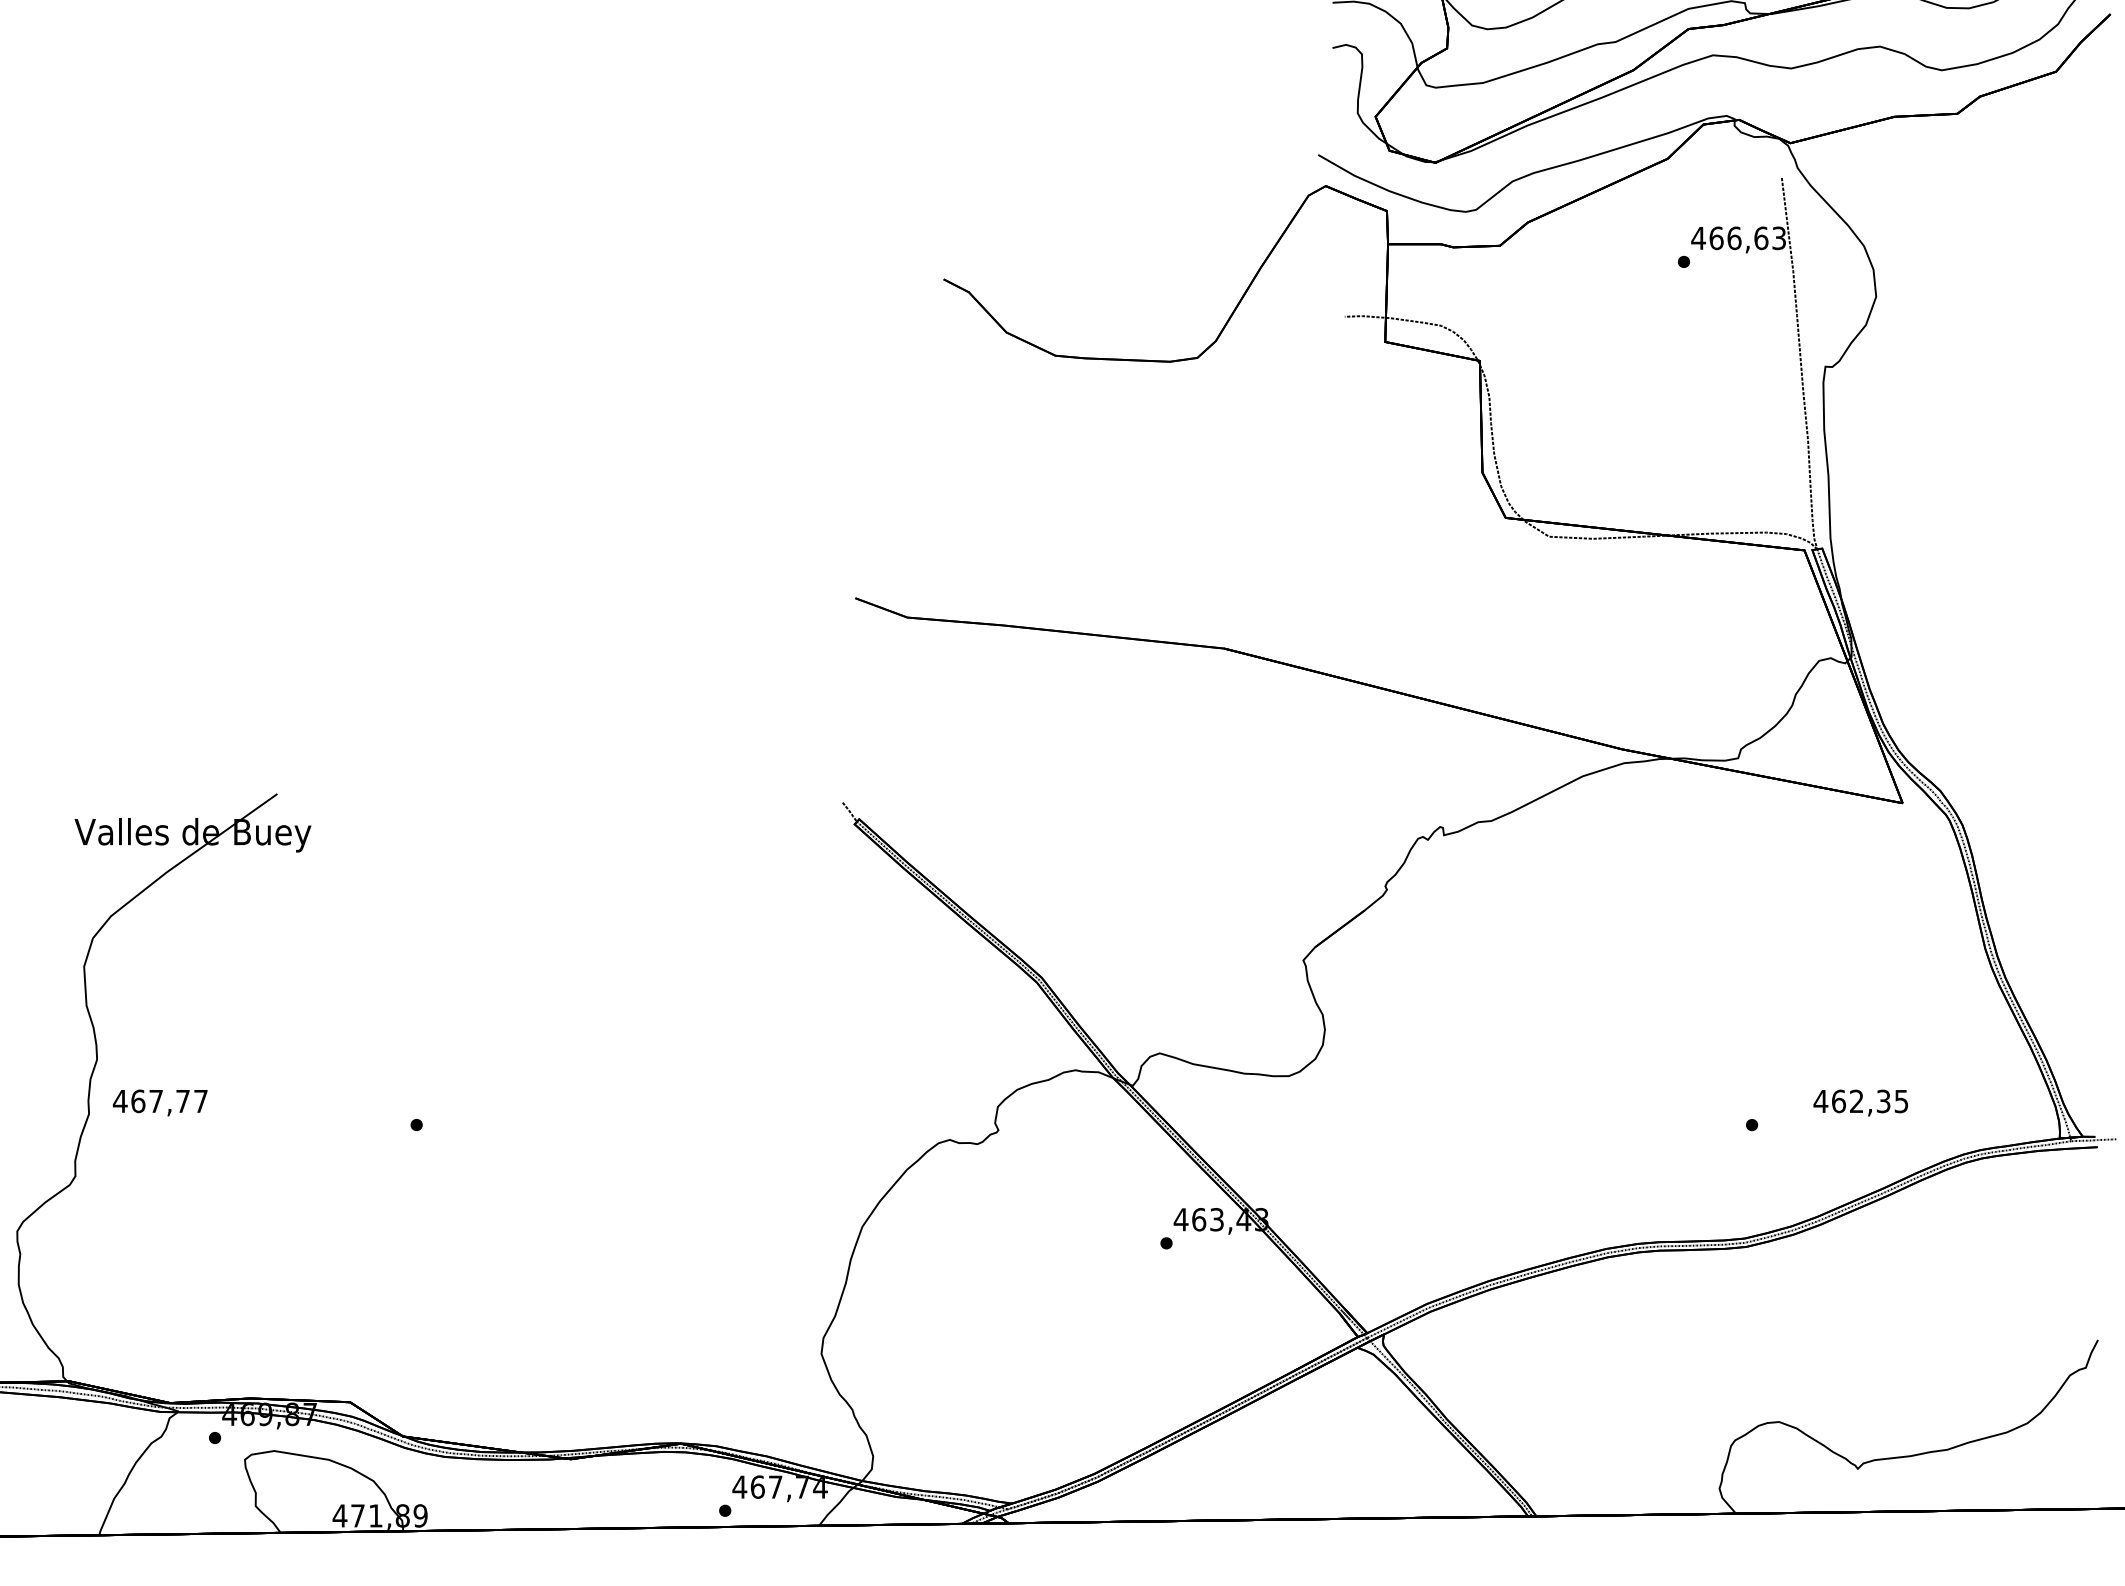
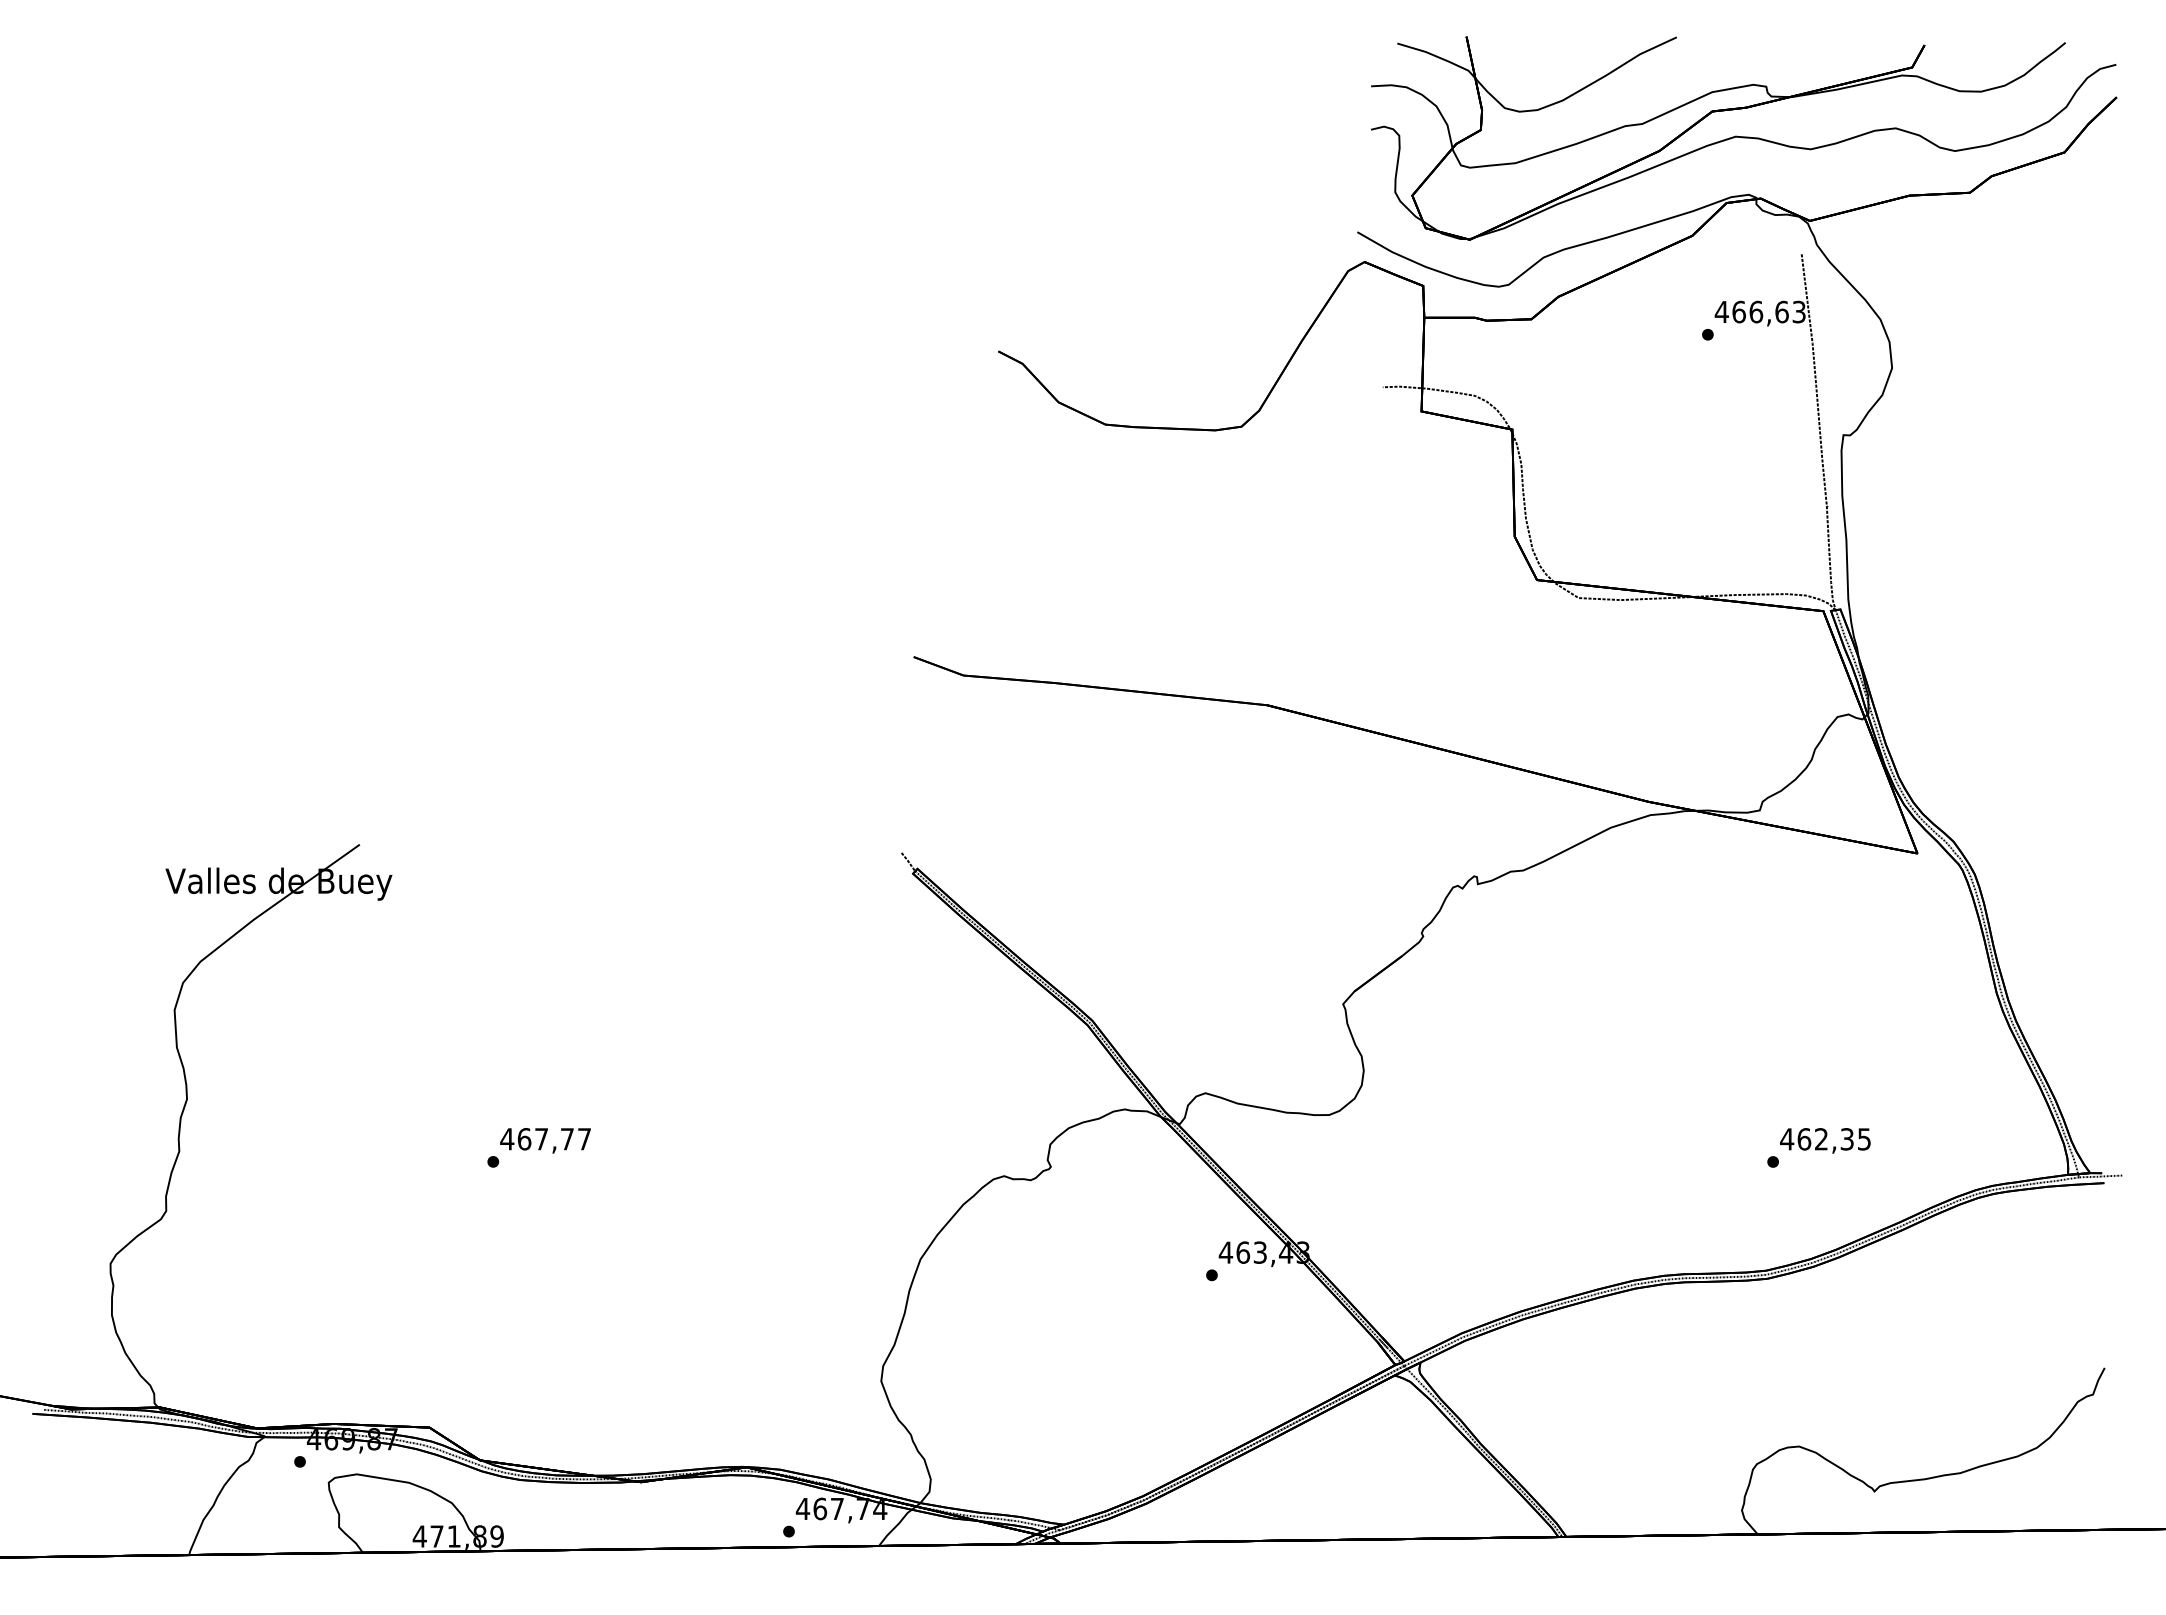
text: (160, 1102) -> (545, 1140), moved
text: (1860, 1102) -> (1825, 1140), moved

